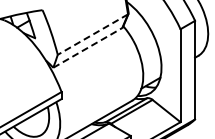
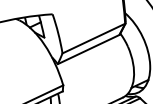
line: (92, 34) -> (93, 38), dashed -> solid
line: (87, 47) -> (88, 49), dashed -> solid

